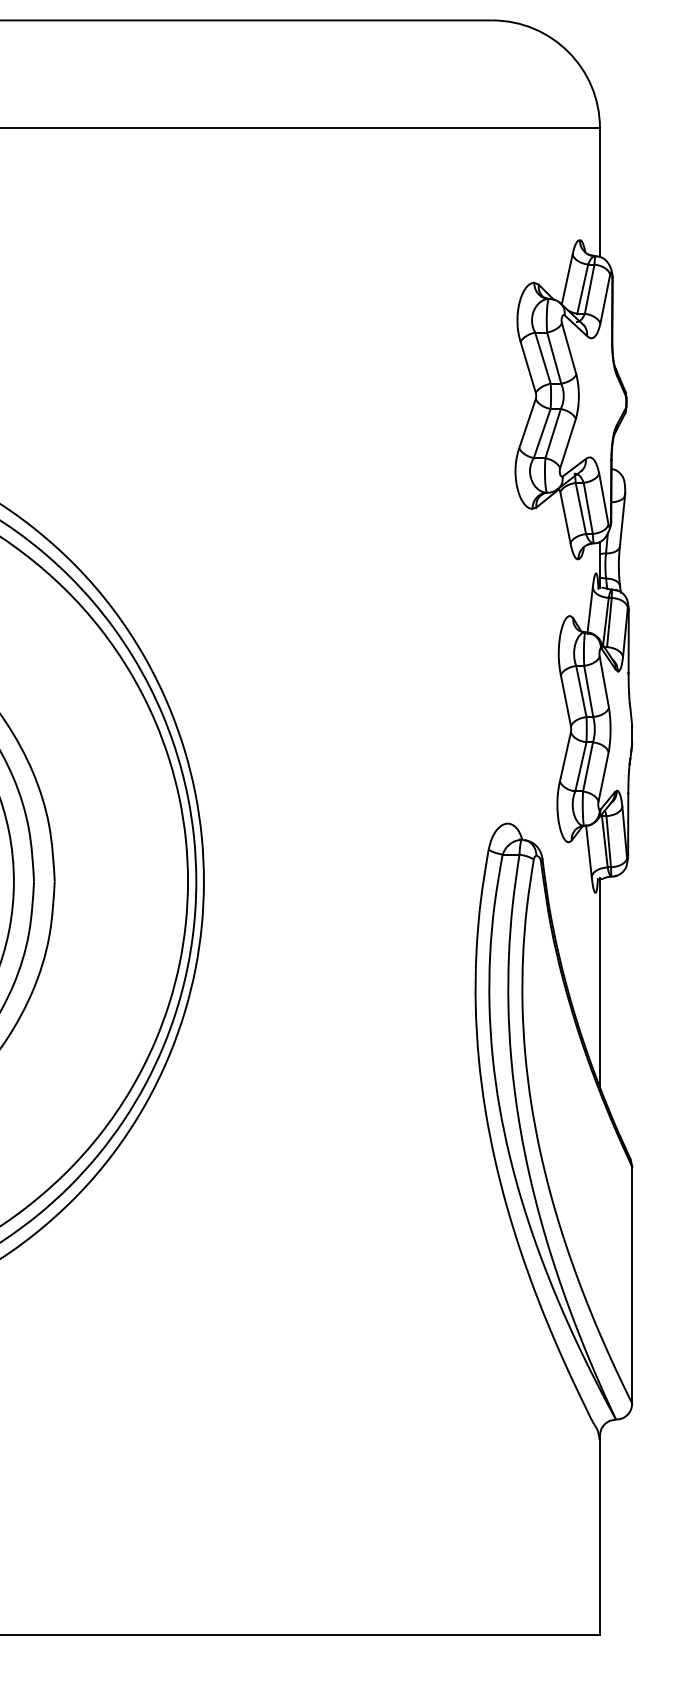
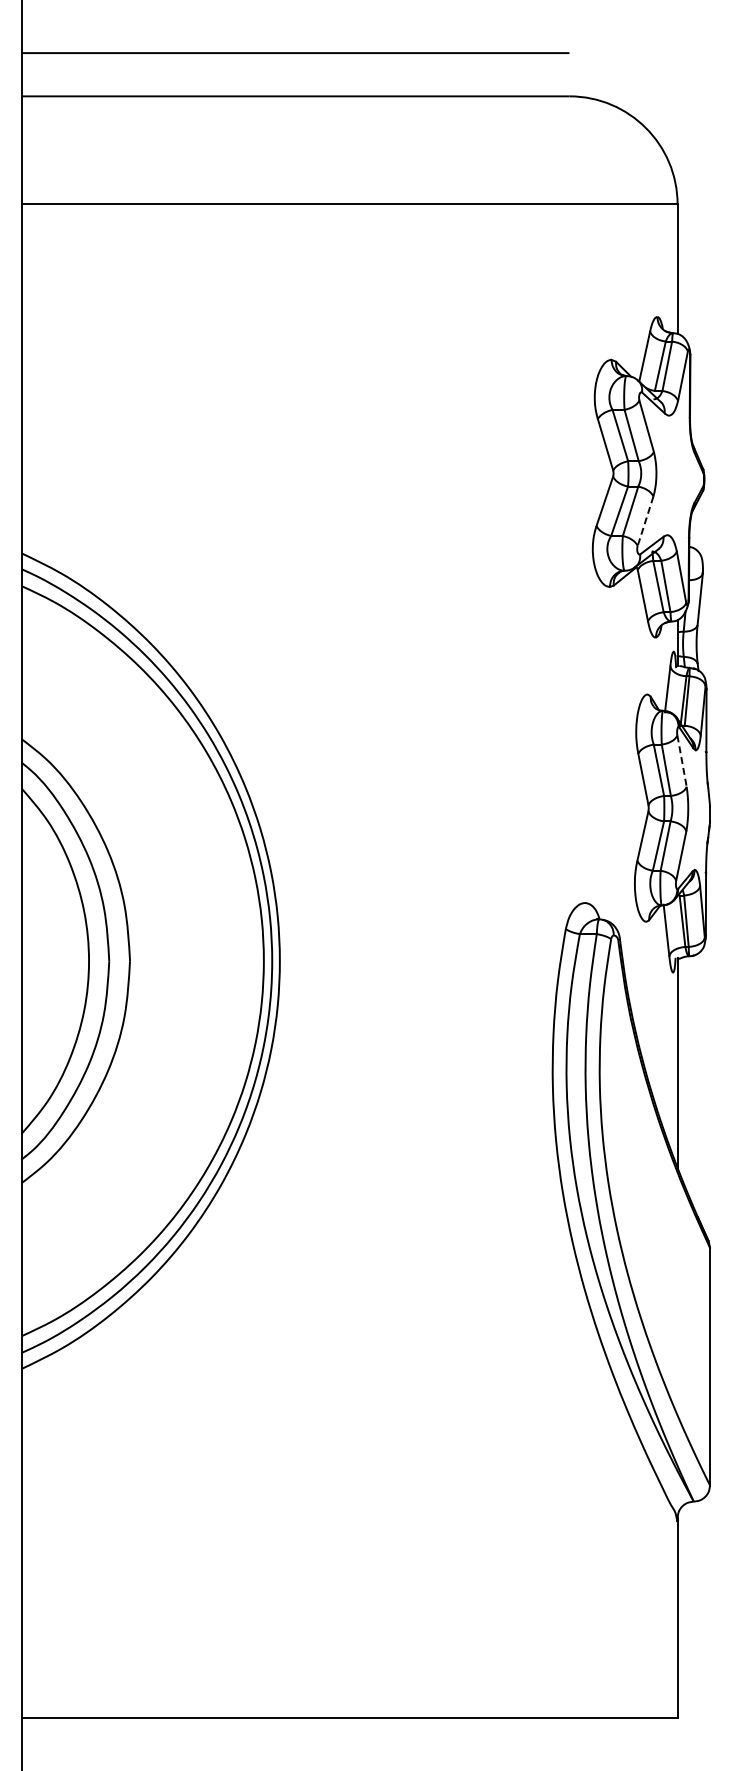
line: (567, 443) -> (645, 521), solid -> dashed
line: (604, 682) -> (682, 761), solid -> dashed

